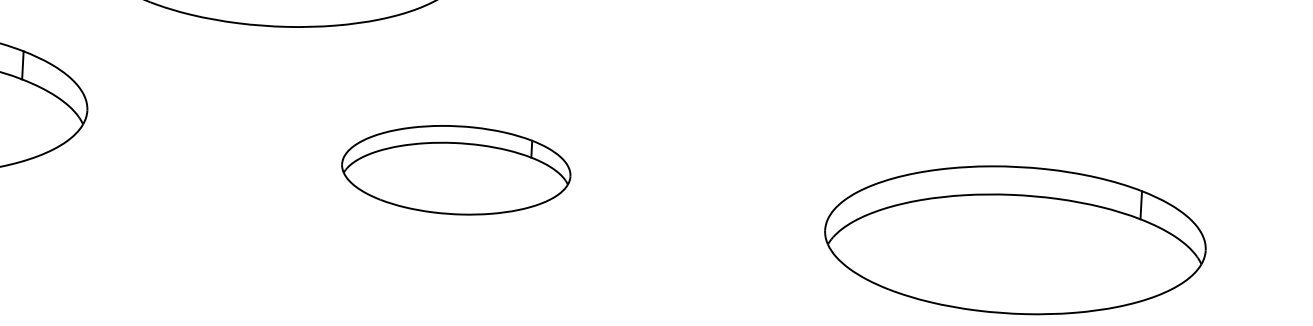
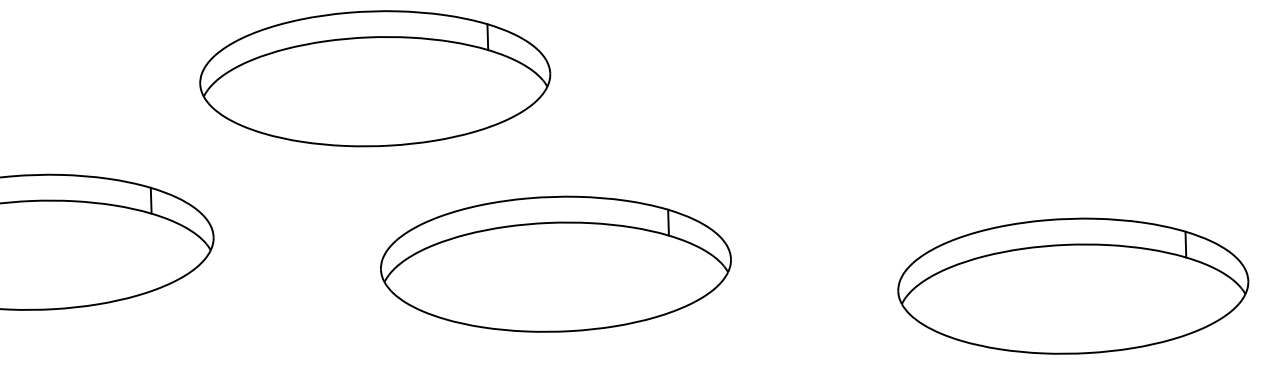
part: (455, 169) -> (555, 263), size x1.67

